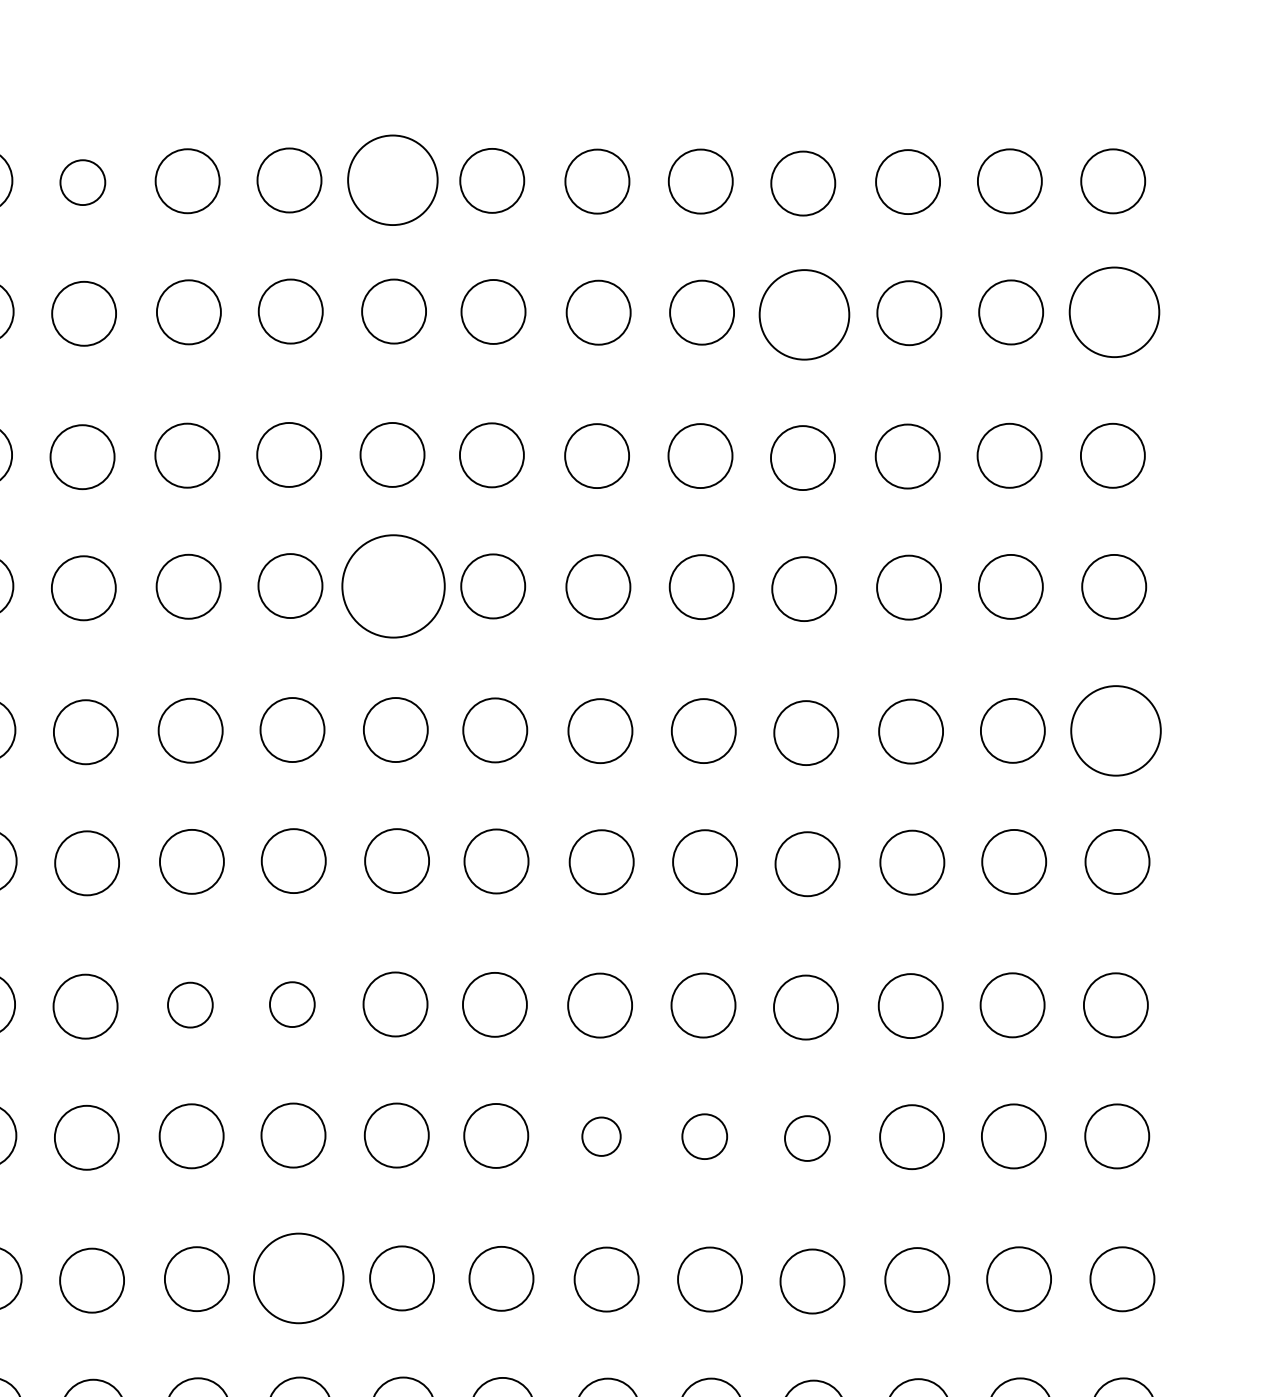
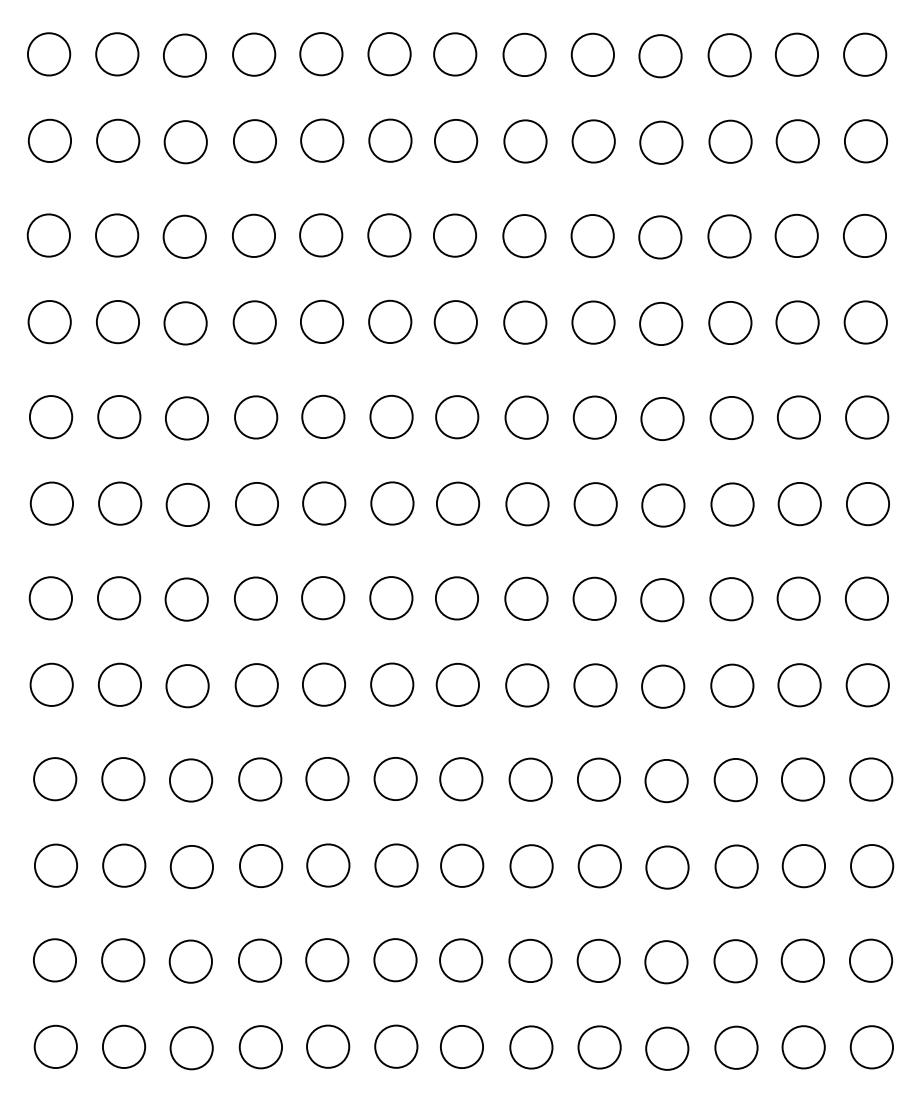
part: (392, 180) -> (389, 54), size x0.71
part: (82, 182) -> (184, 55), size x1.43
part: (1113, 312) -> (865, 141), size x0.71
part: (804, 314) -> (661, 142), size x0.71
part: (394, 585) -> (390, 321), size x0.62
part: (1116, 730) -> (867, 417), size x0.71
part: (189, 1005) -> (255, 598), size x1.43
part: (292, 1005) -> (323, 598), size x1.43
part: (601, 1136) -> (527, 685), size x1.67
part: (704, 1136) -> (595, 685), size x1.43
part: (807, 1138) -> (663, 686), size x1.43
part: (298, 1277) -> (327, 778), size x0.71

